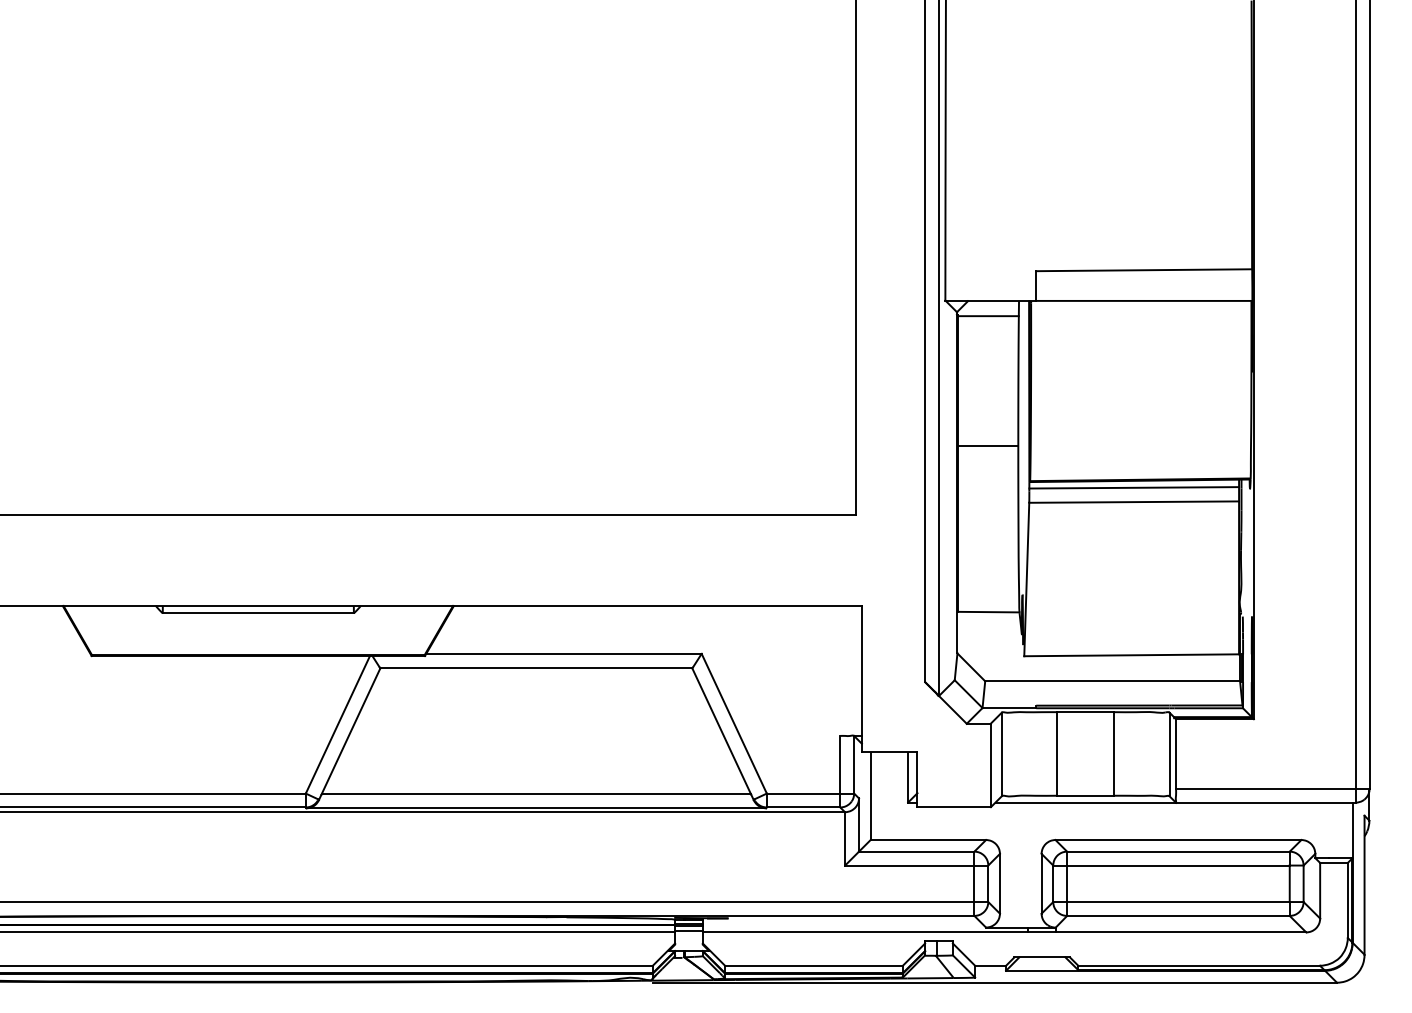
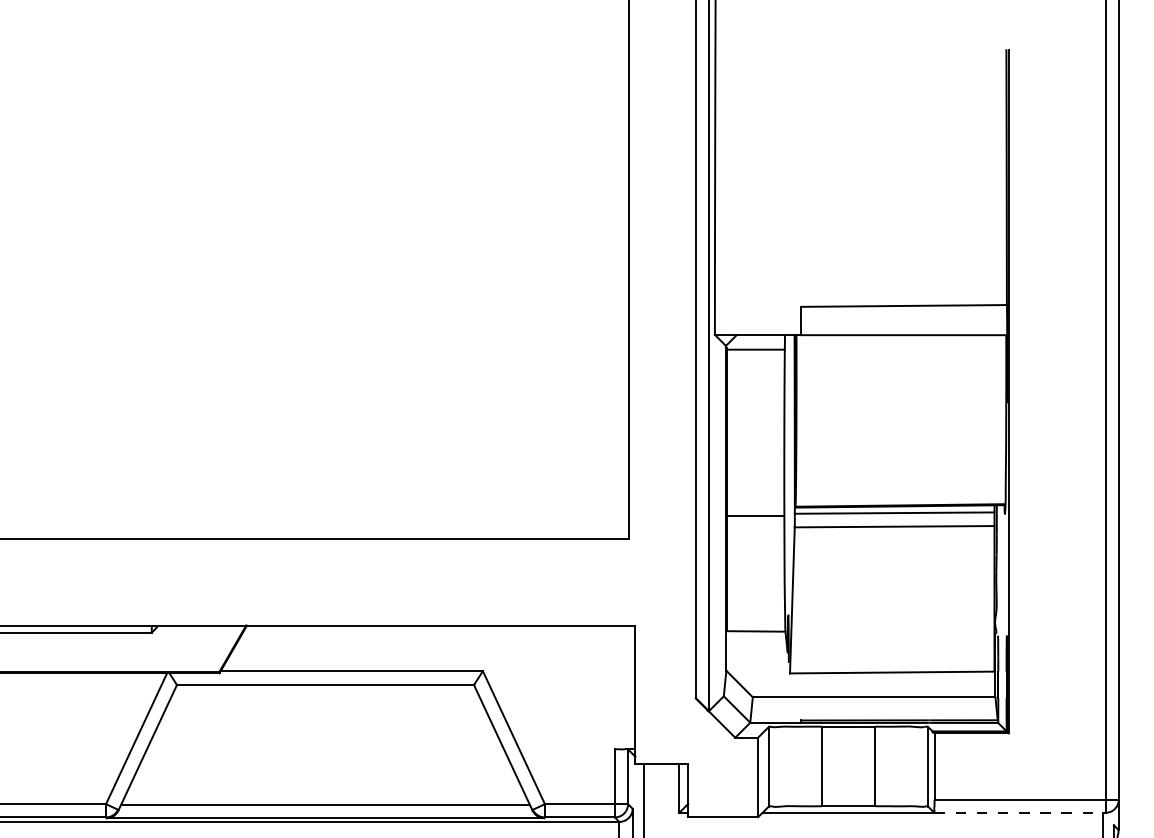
line: (988, 445) -> (755, 515), moved
line: (1265, 802) -> (1019, 812), solid -> dashed

